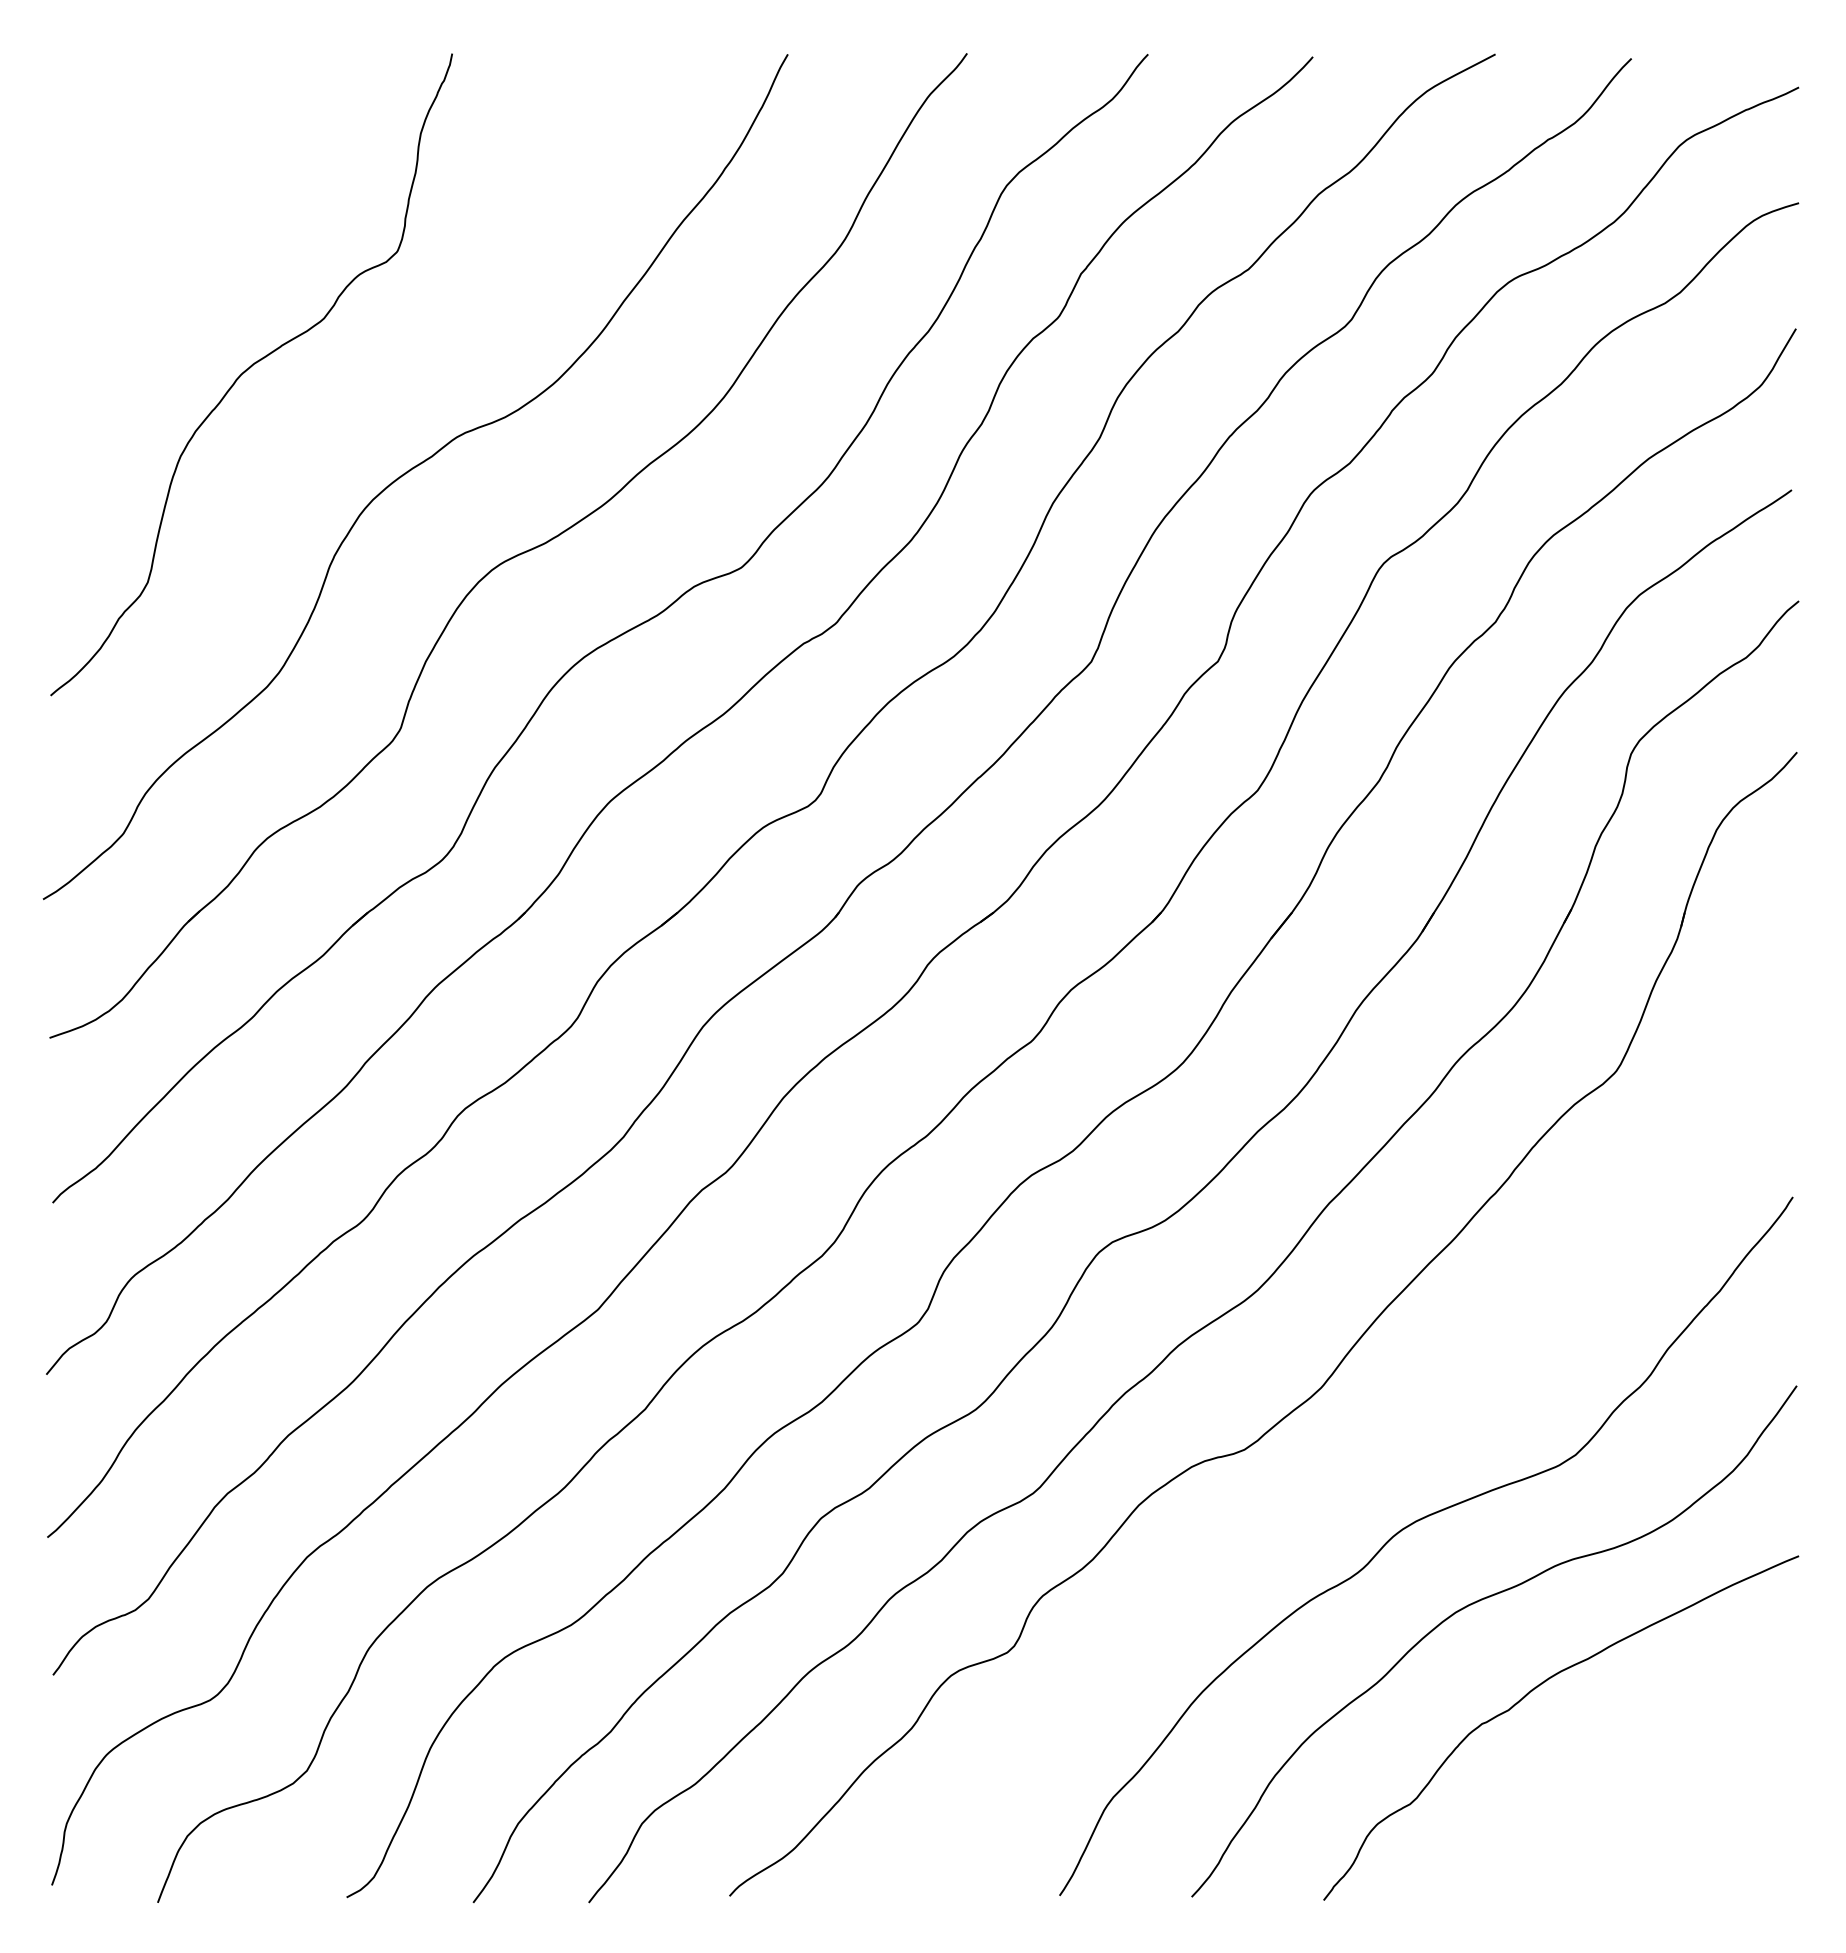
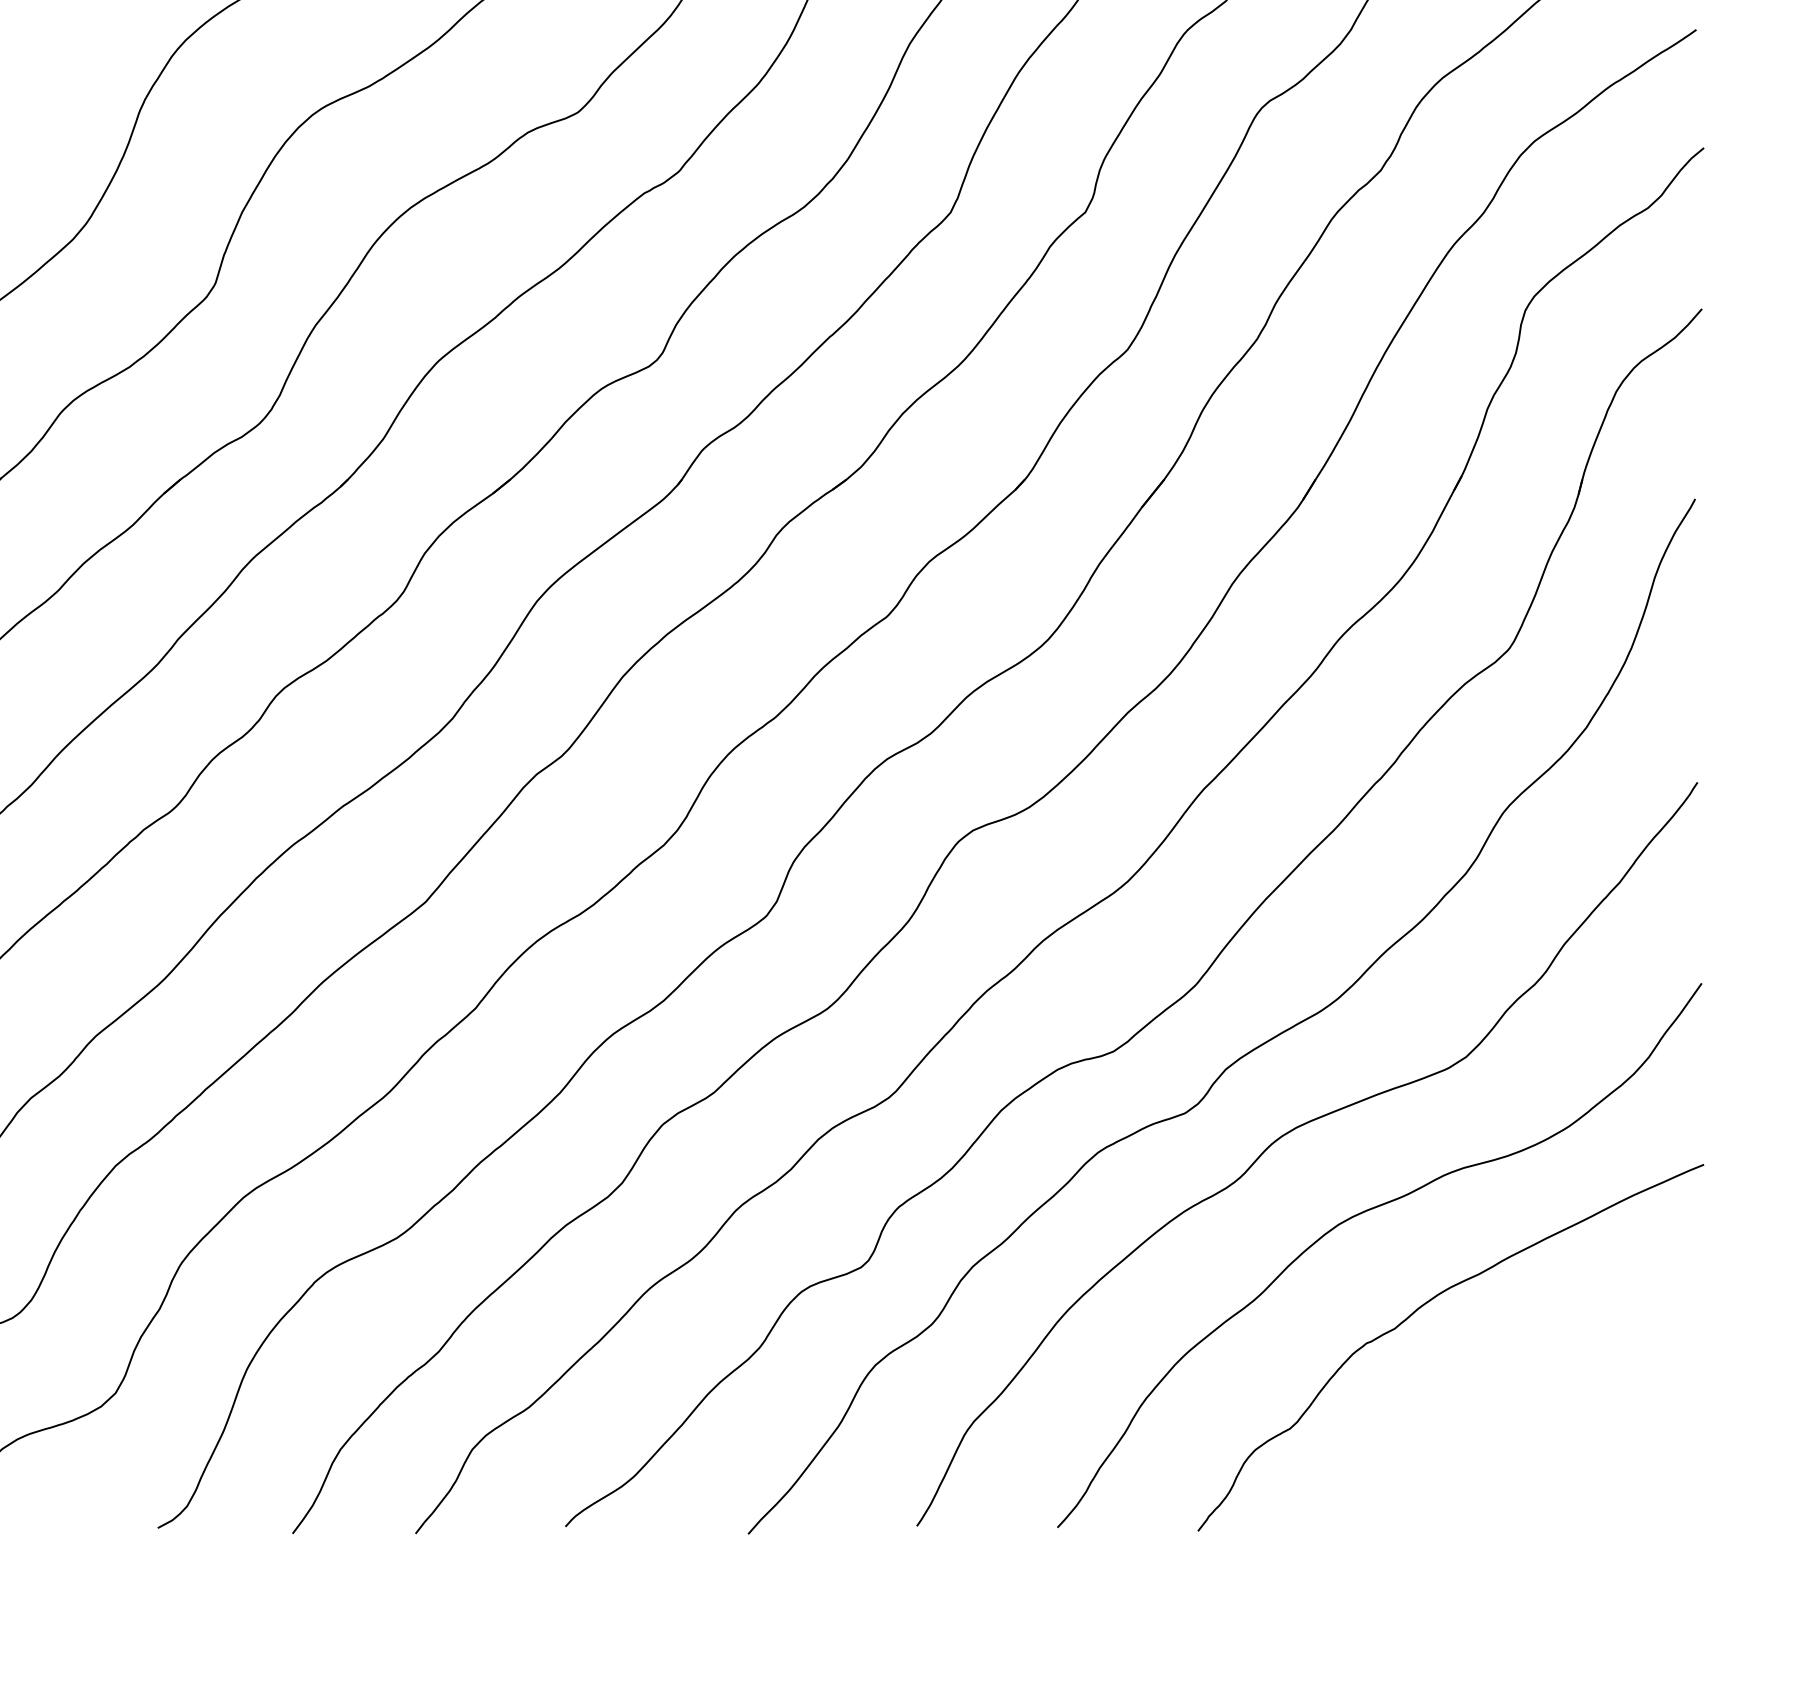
curve: (1368, 1451) -> (1245, 1053), added

